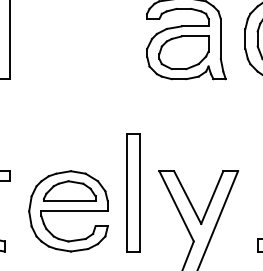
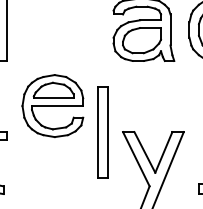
part: (132, 192) -> (102, 132), moved
part: (68, 211) -> (52, 106), moved

